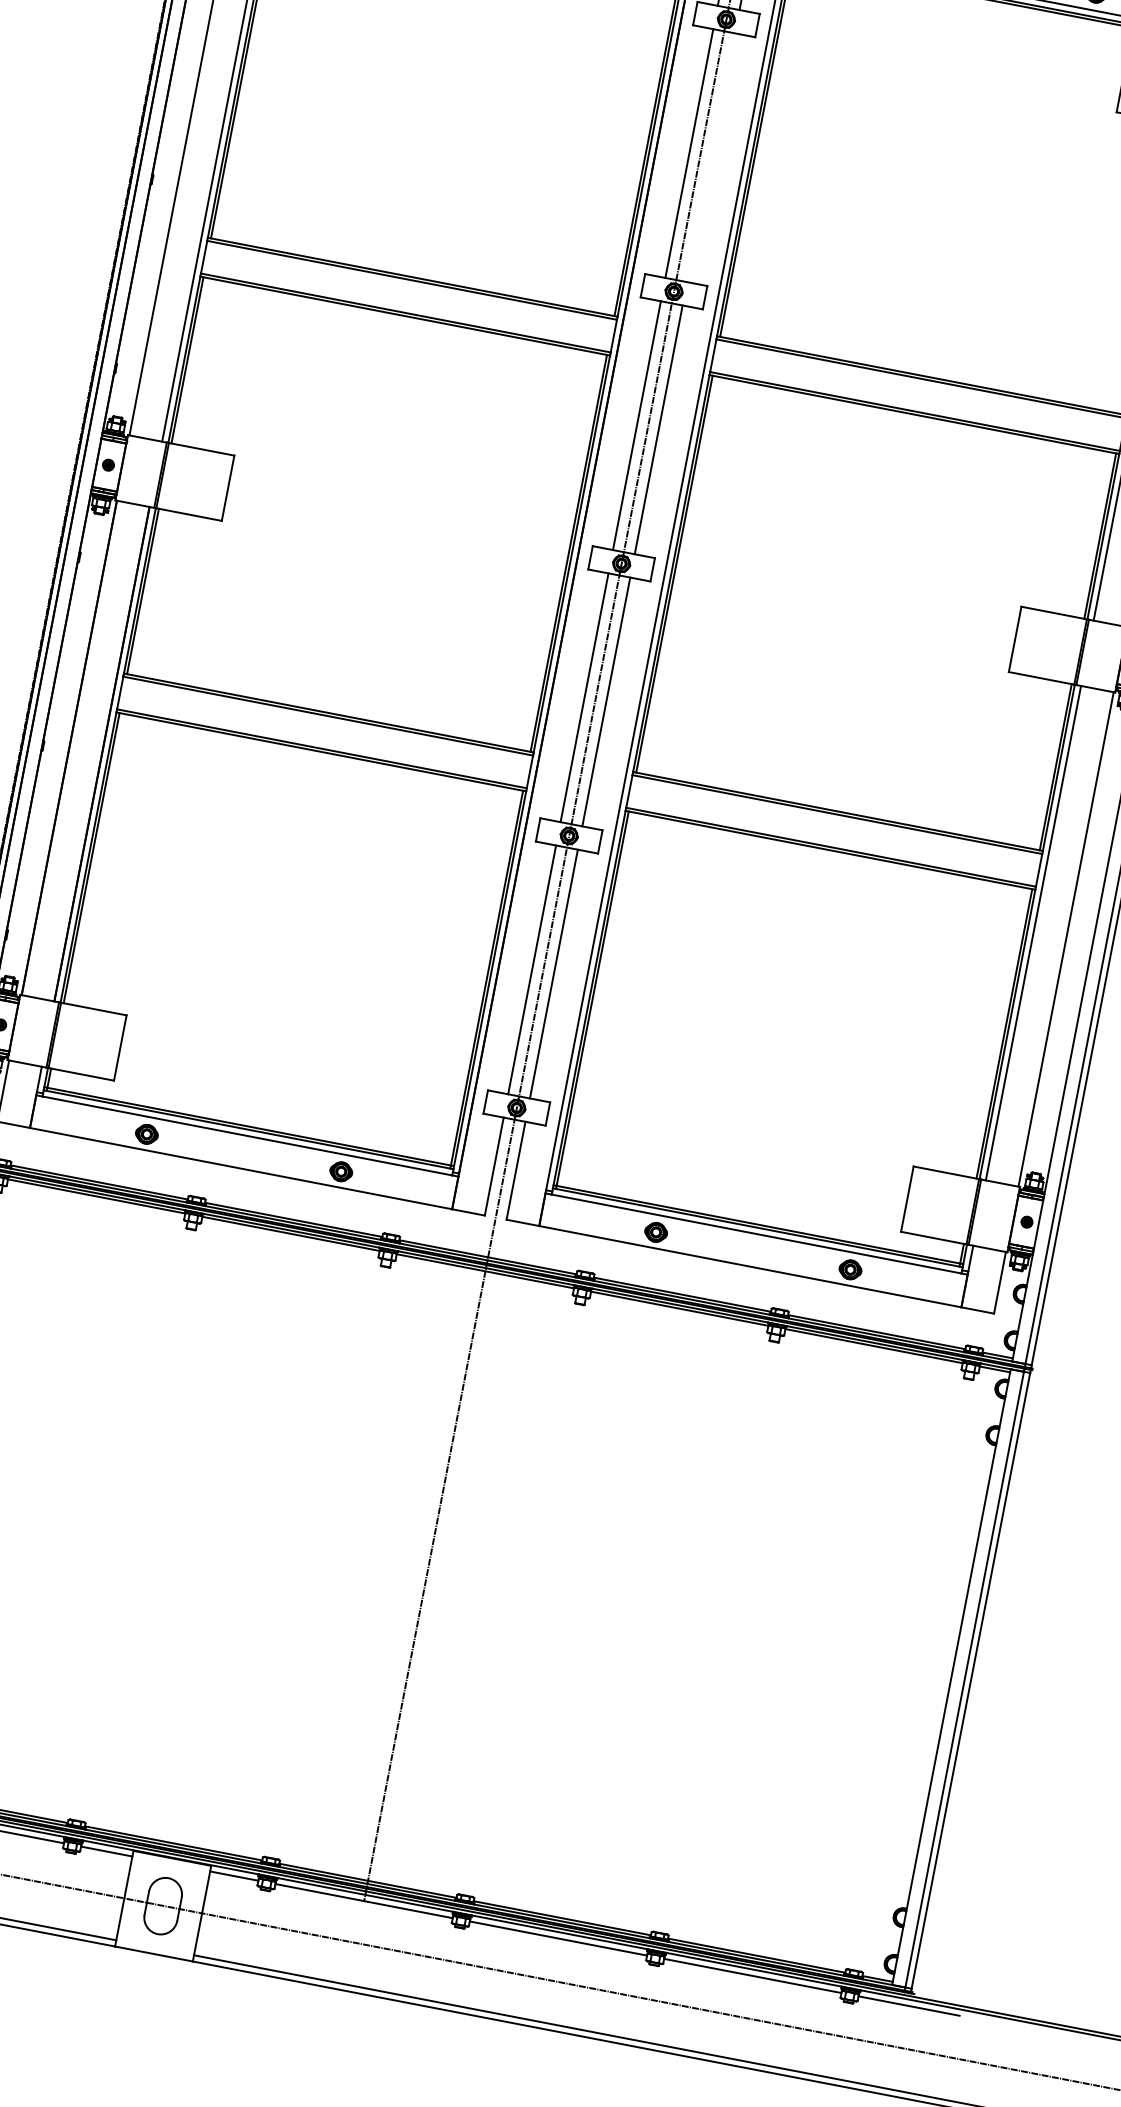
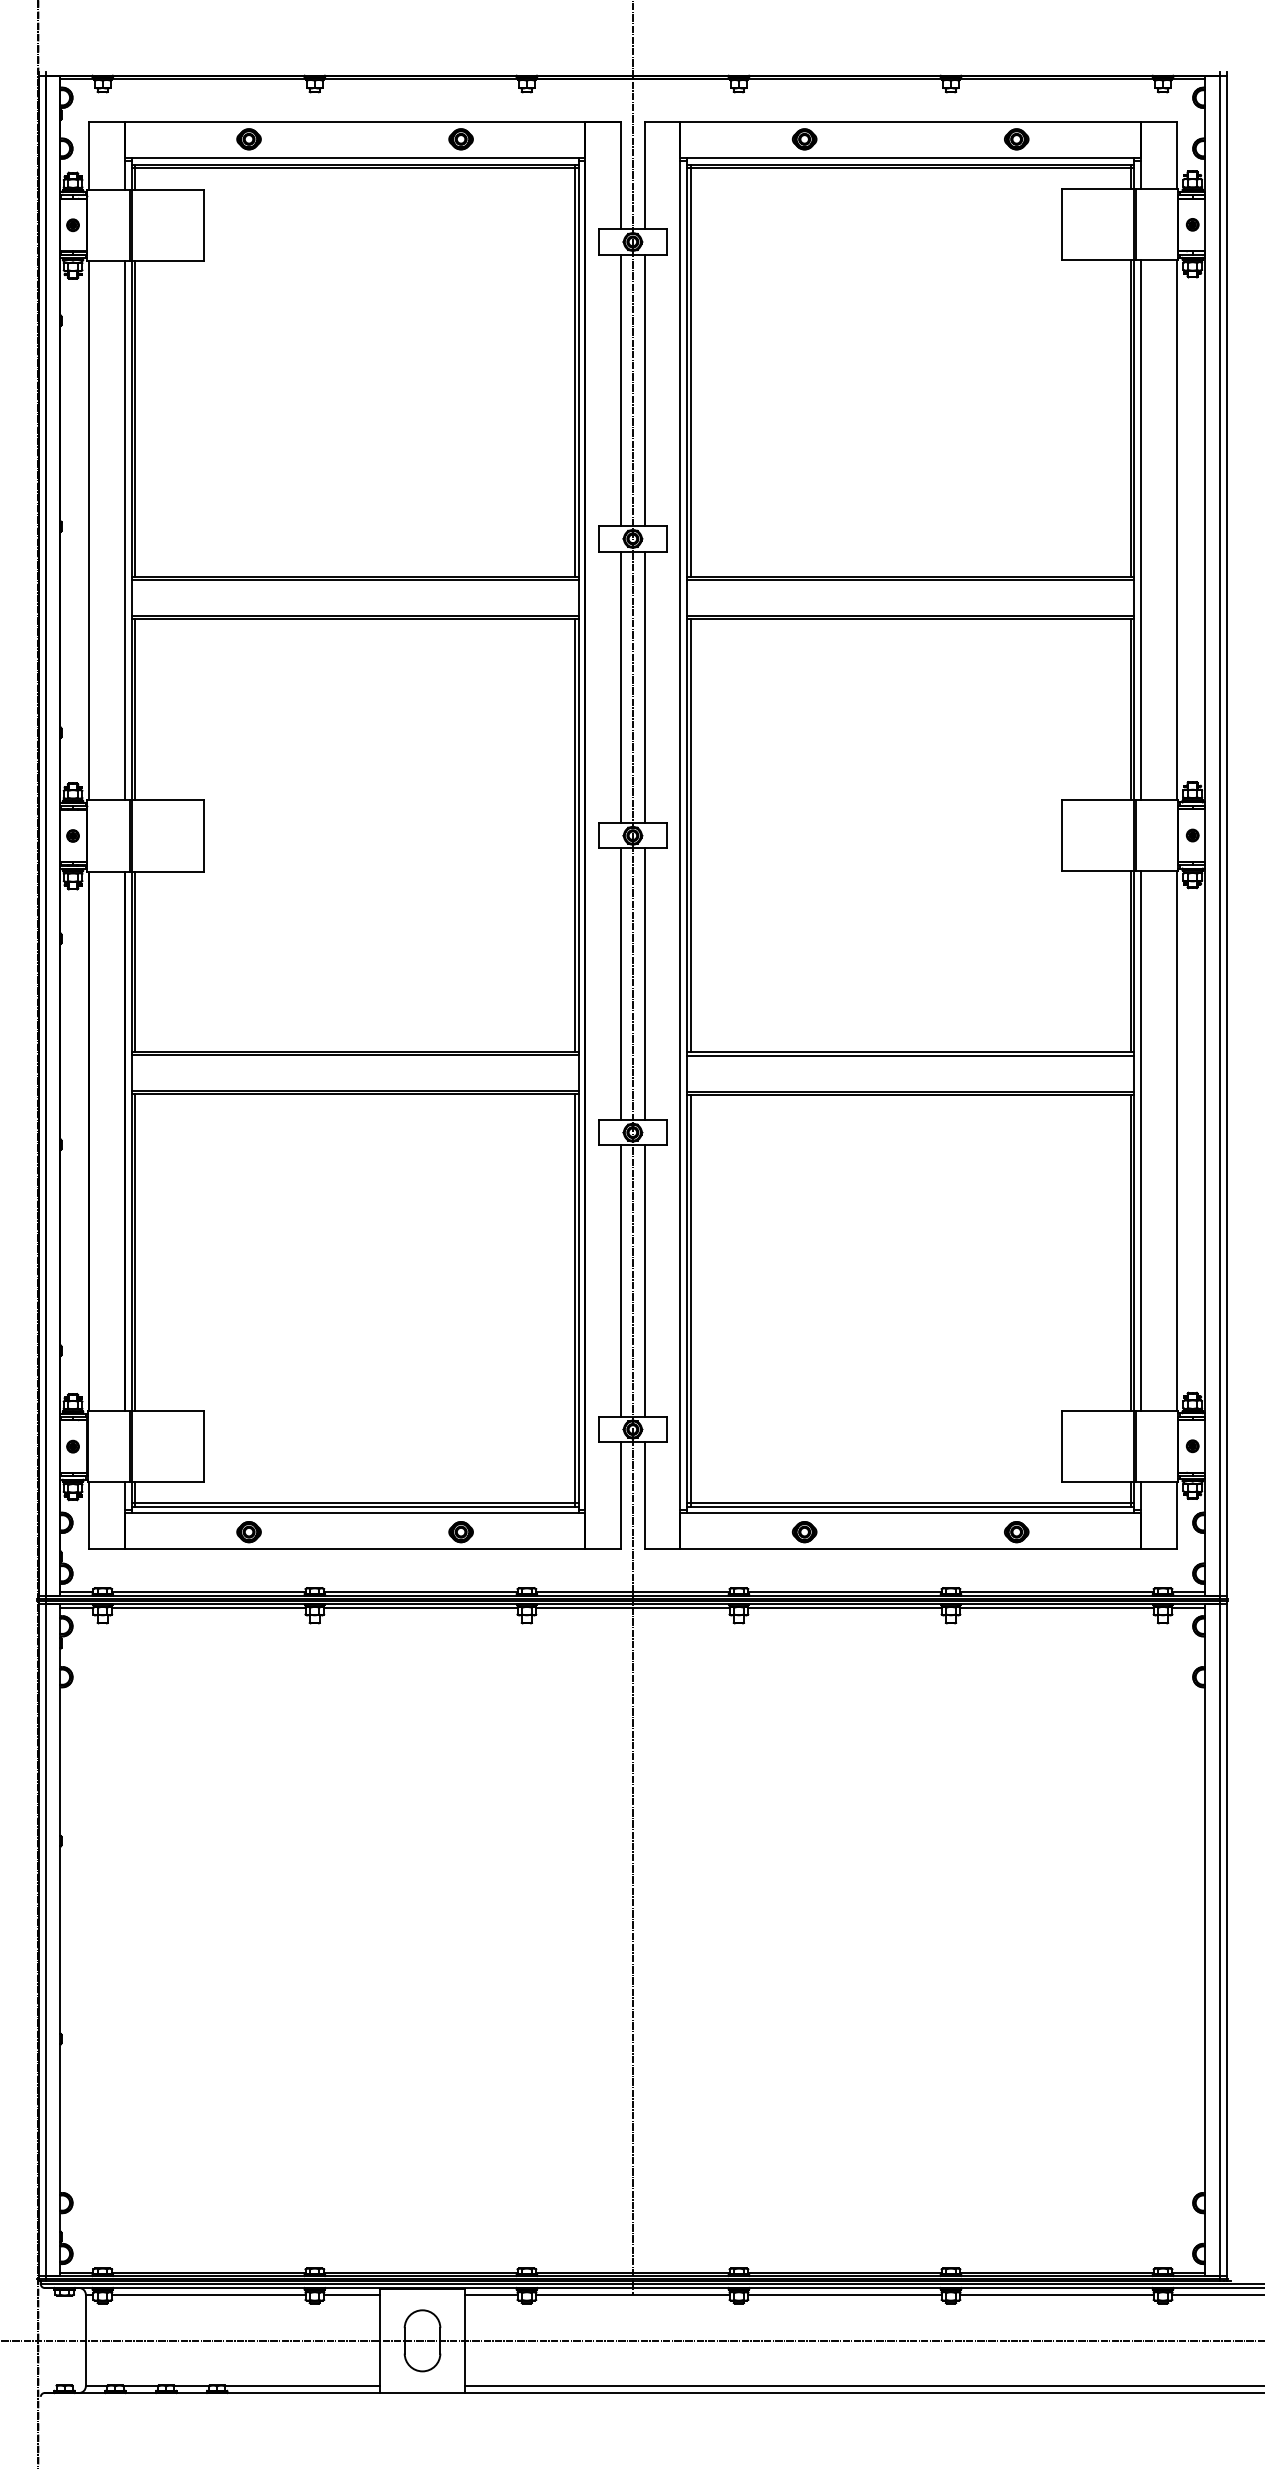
line: (710, 157) -> (644, 390), added

